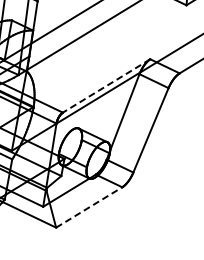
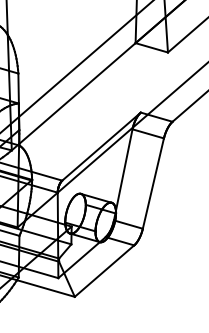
line: (106, 85) -> (101, 146), dashed -> solid
line: (89, 206) -> (104, 270), dashed -> solid

